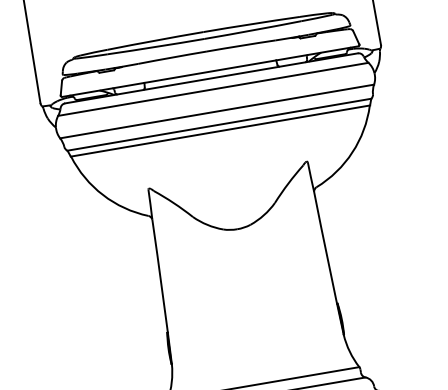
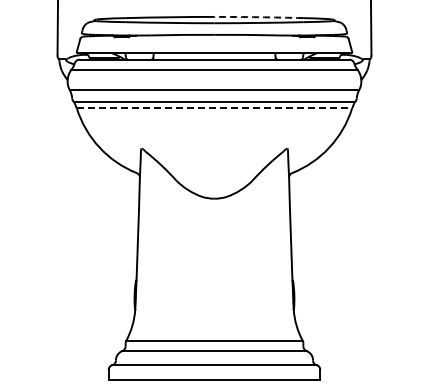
arc: (251, 24) -> (258, 17), solid -> dashed
line: (220, 131) -> (214, 108), solid -> dashed

